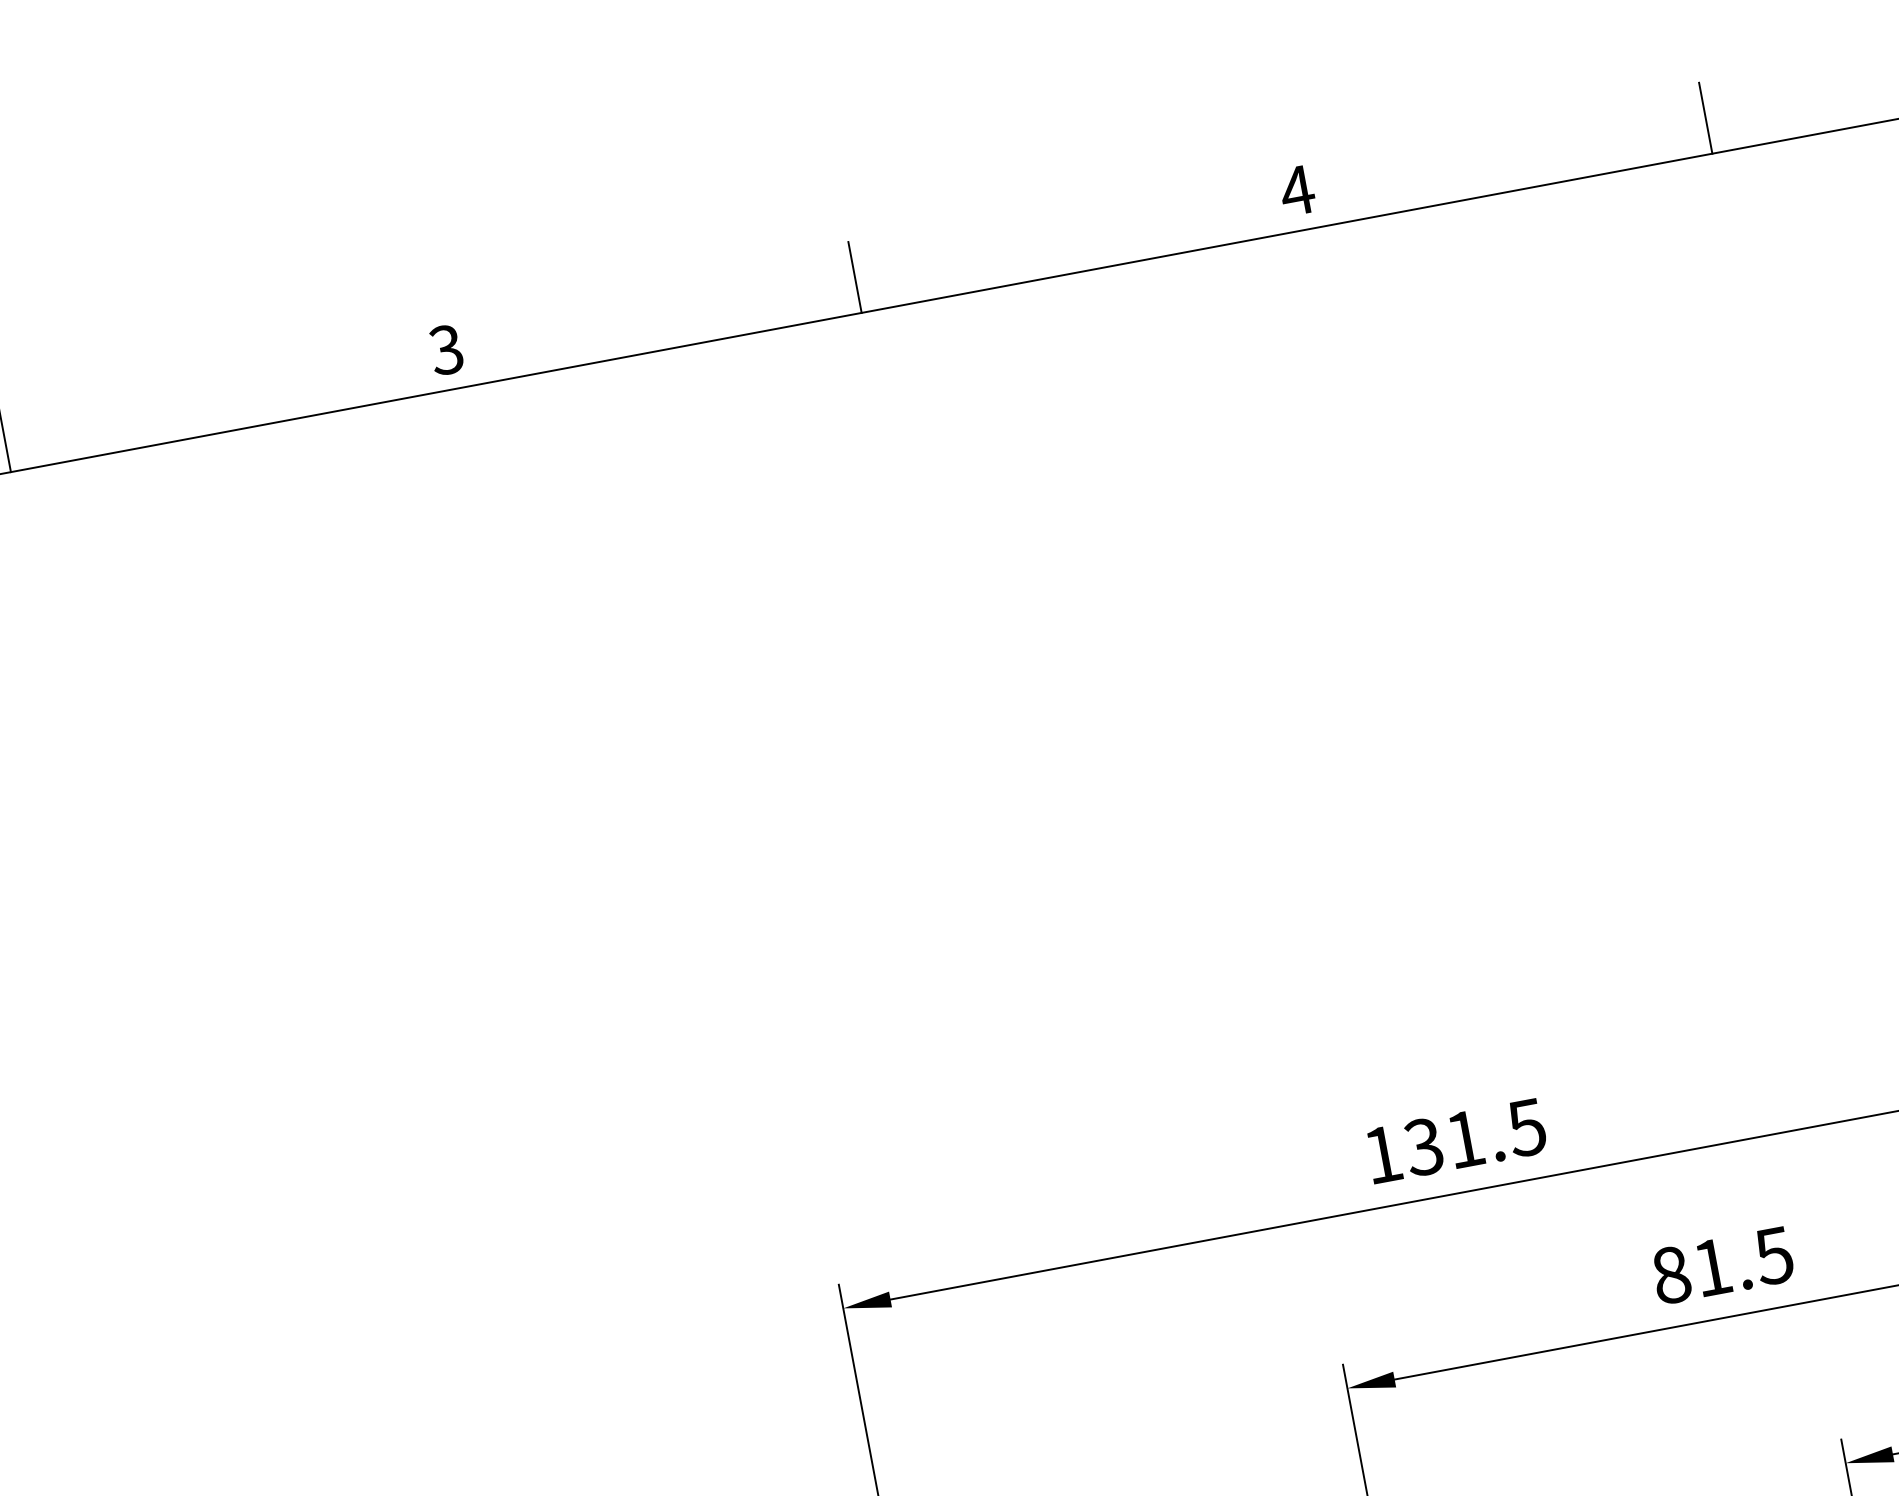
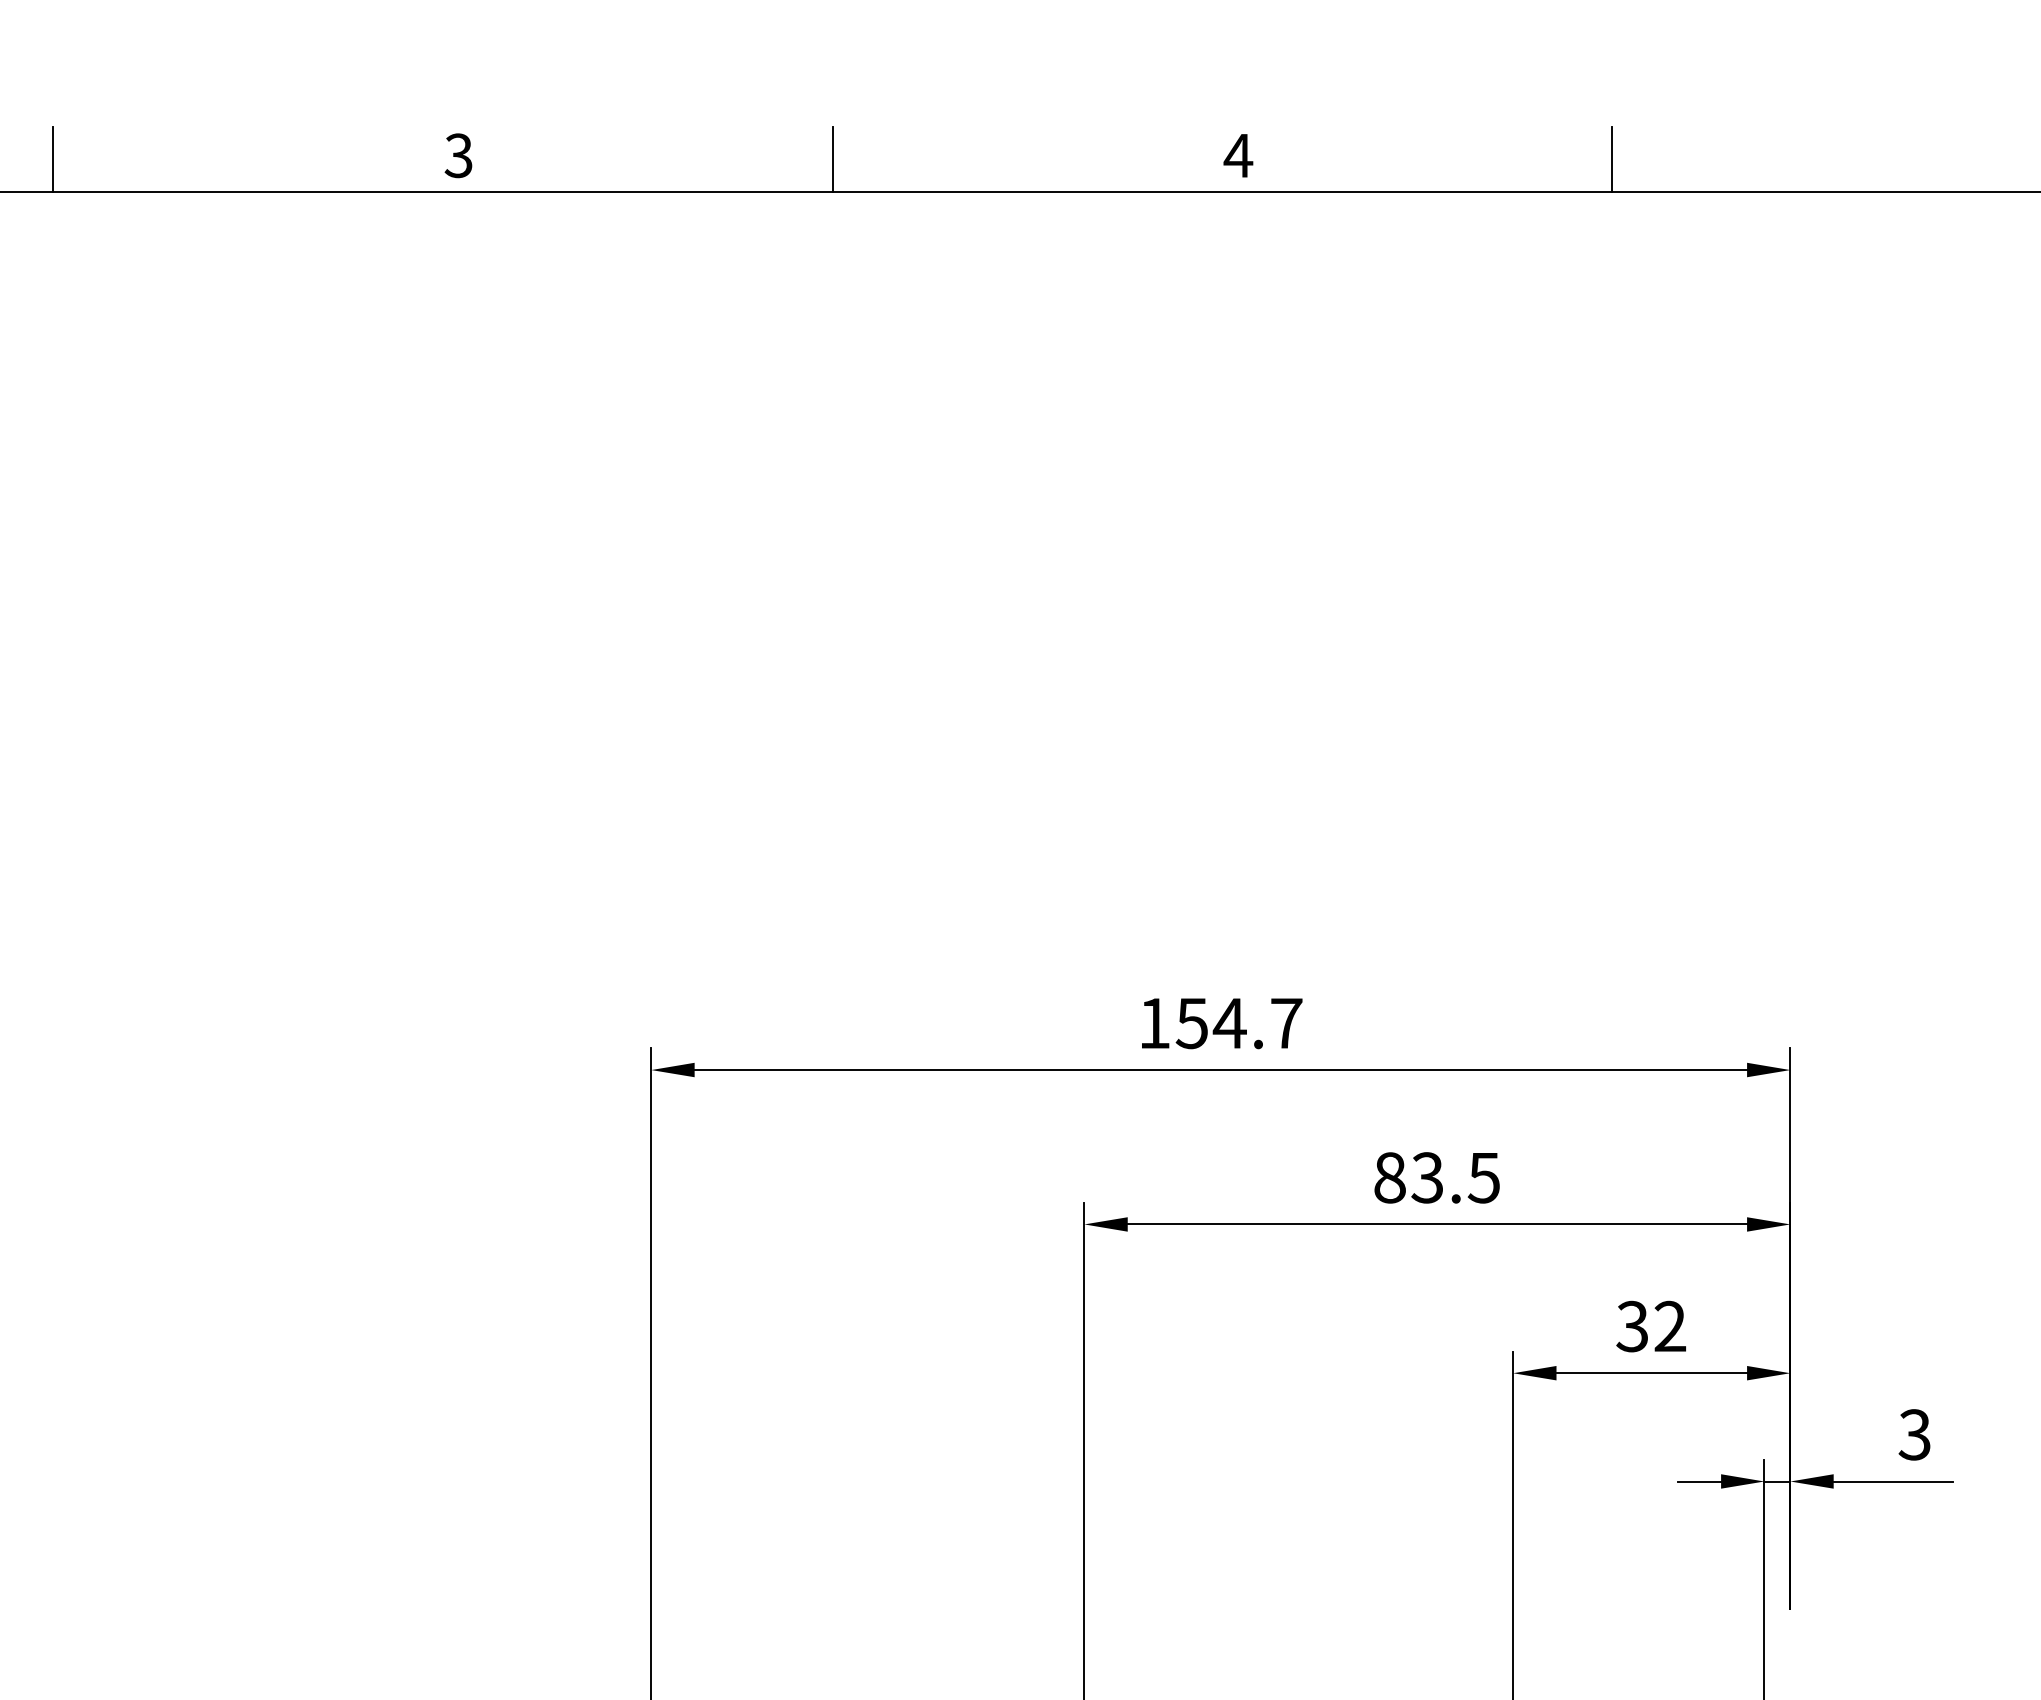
text: (1474, 1137) -> (1238, 1023), 131.5 -> 154.7
text: (1711, 1267) -> (1426, 1177), 81.5 -> 83.5

